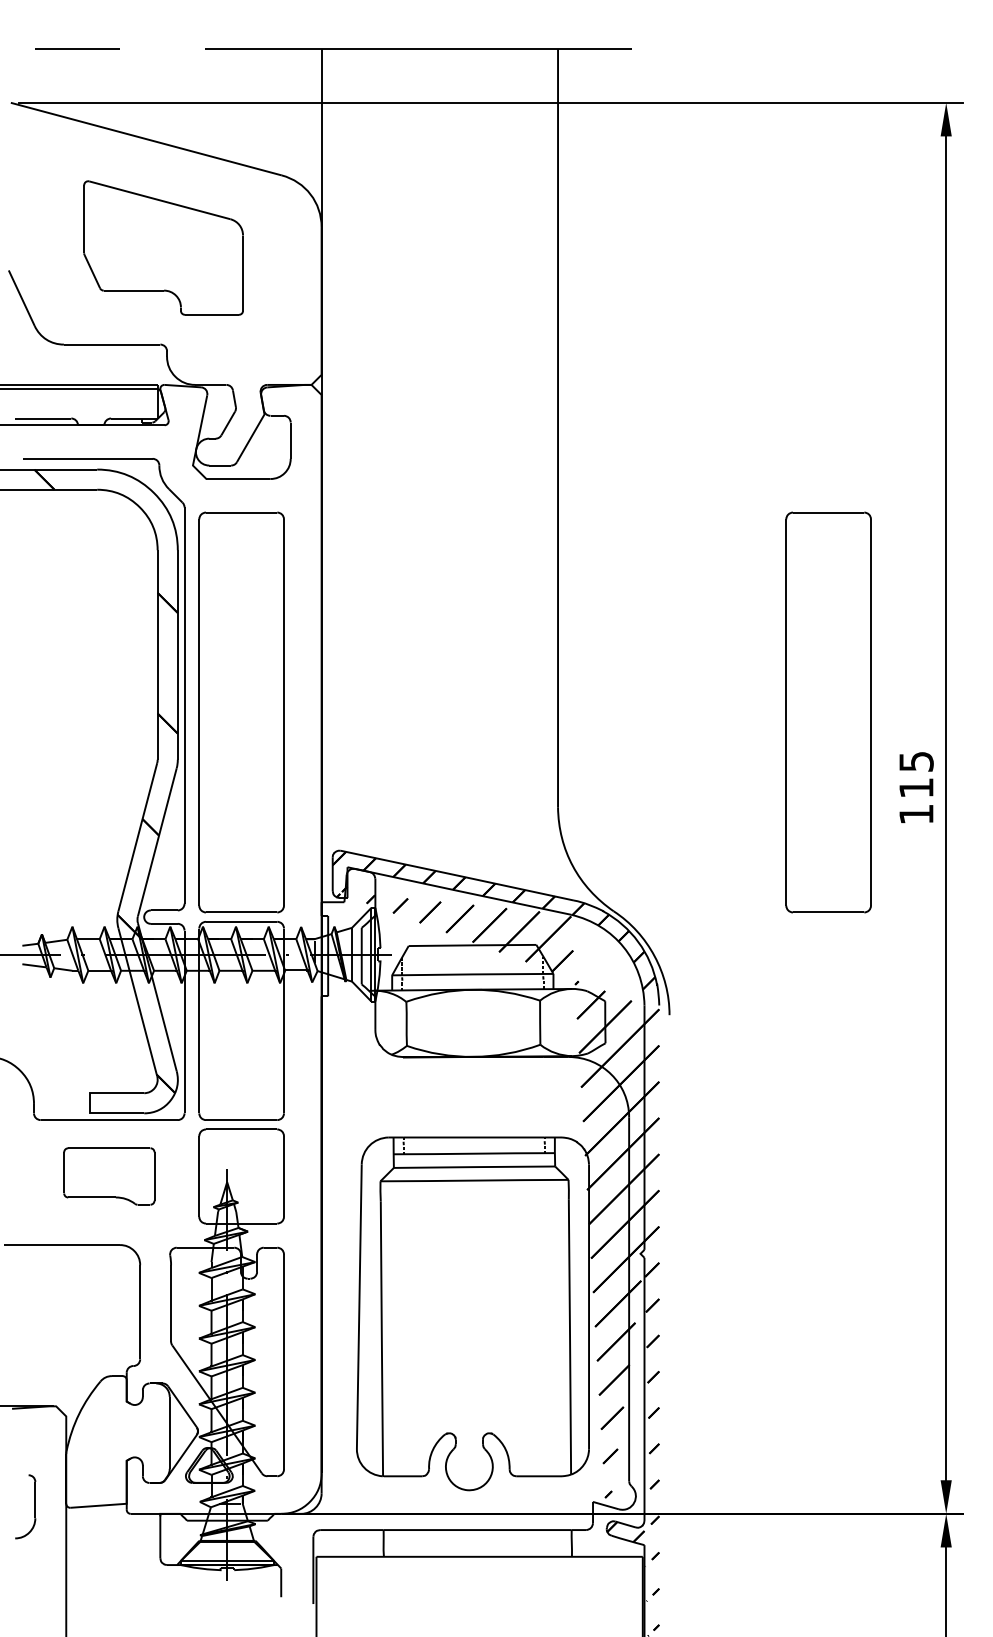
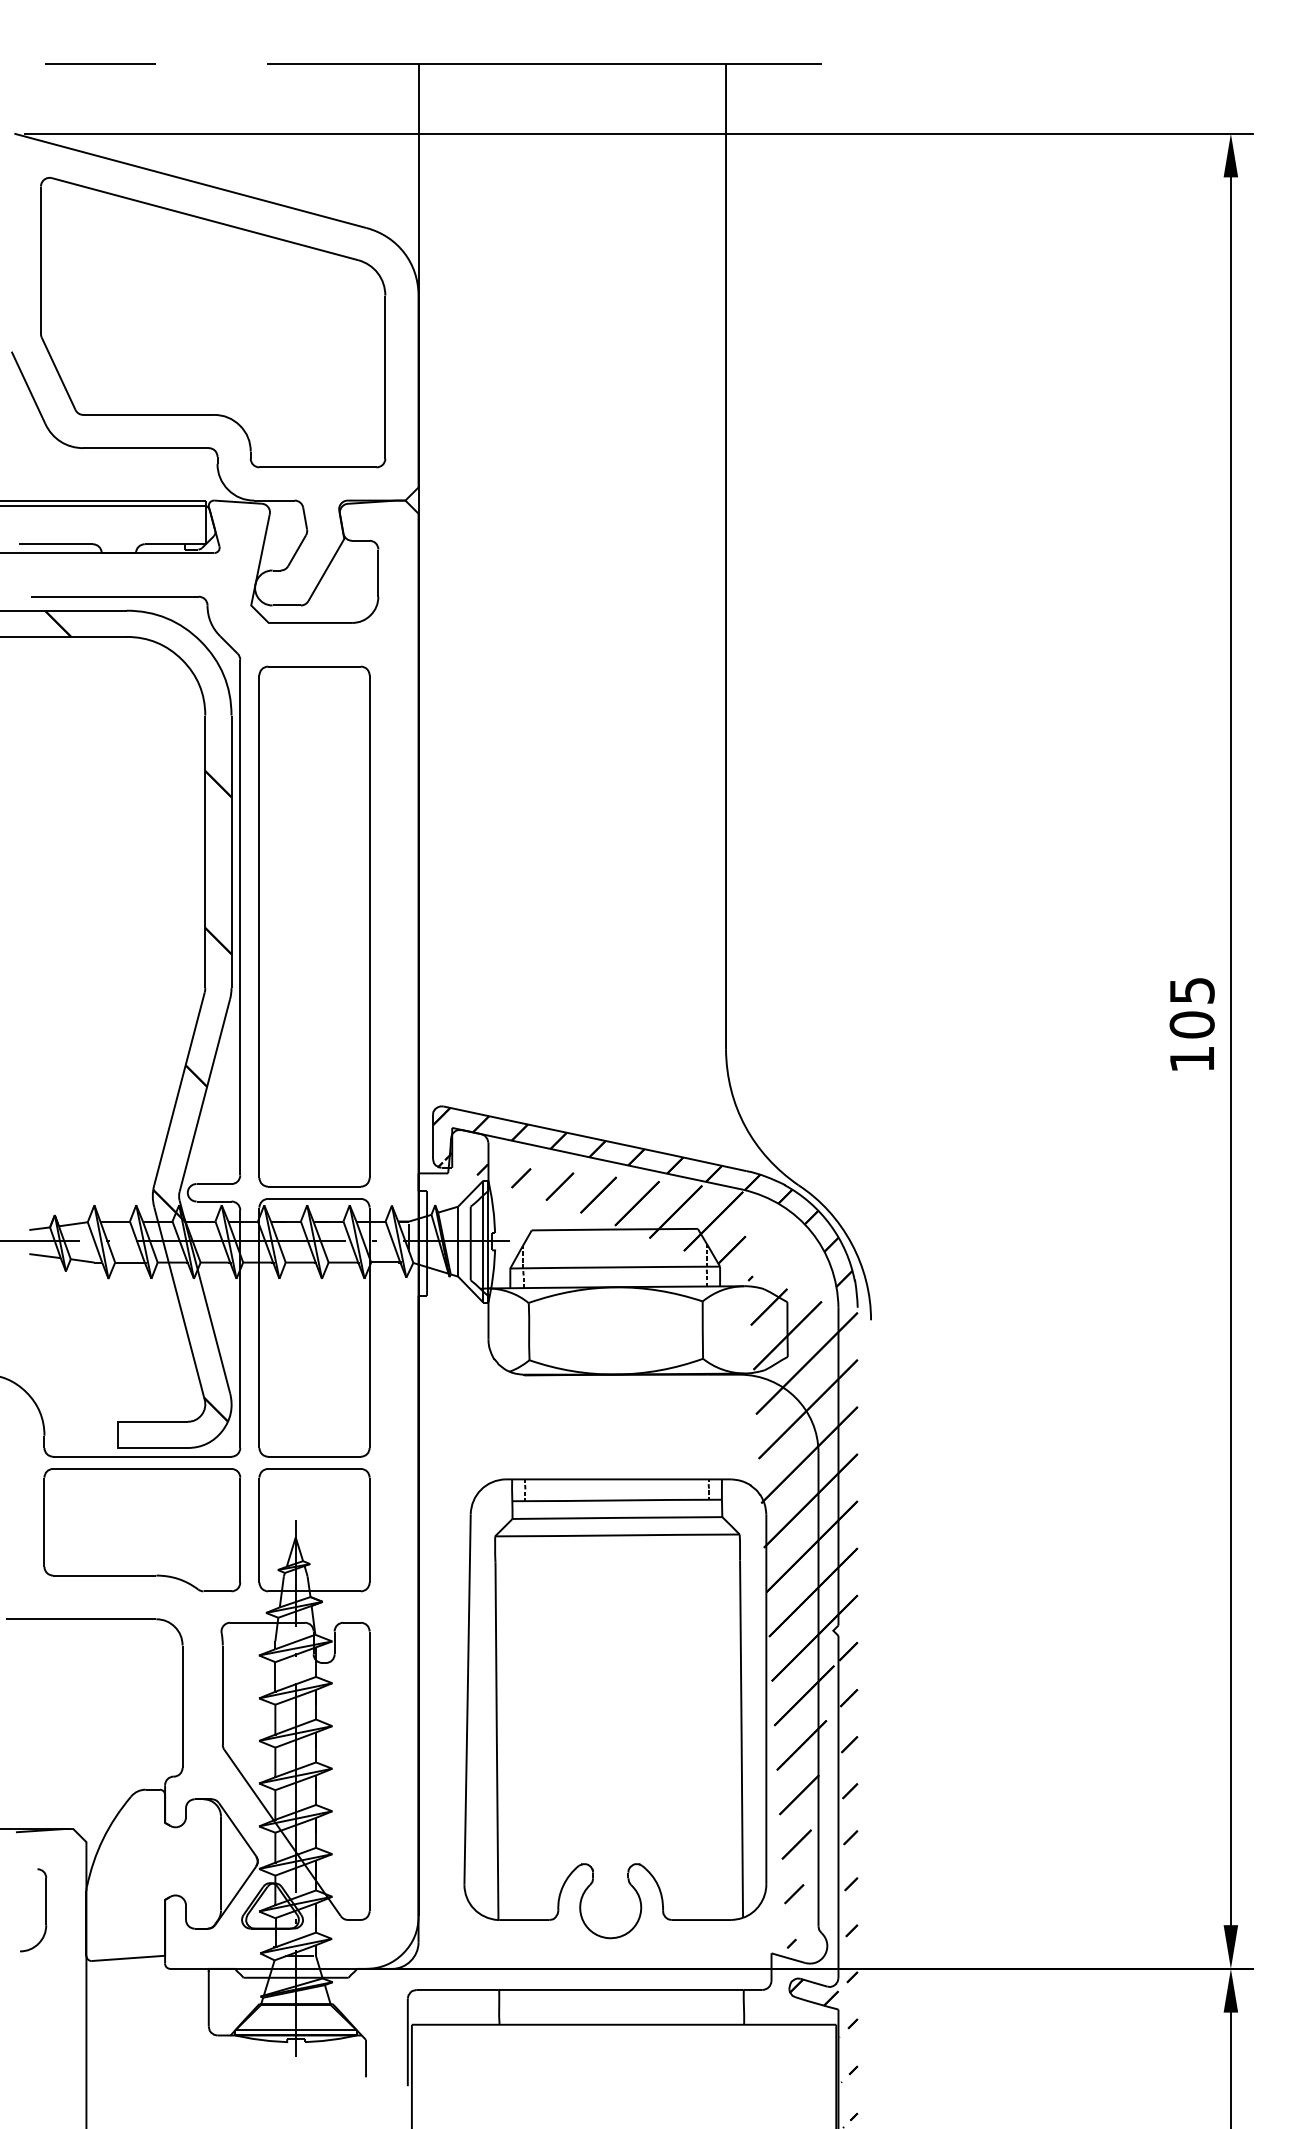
part: (163, 247) -> (212, 321), size x1.67
part: (828, 712) -> (1077, 926), removed
text: (916, 787) -> (1192, 1024), 115 -> 105
part: (109, 1176) -> (142, 1530), size x1.67
part: (34, 1506) -> (45, 1909), moved

